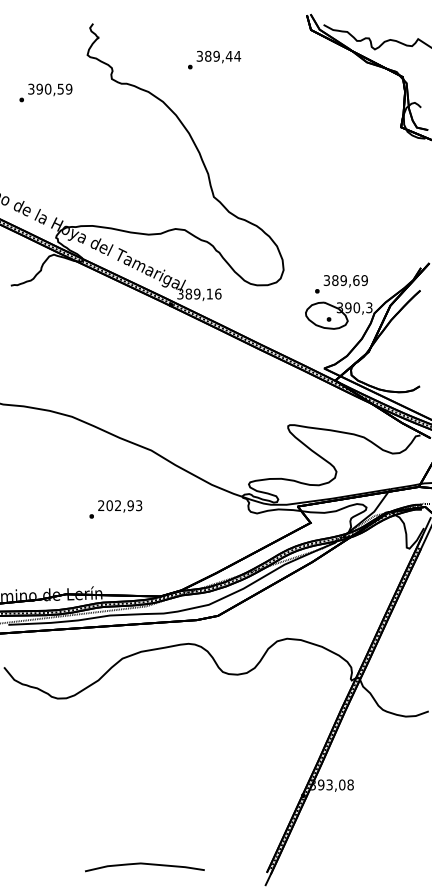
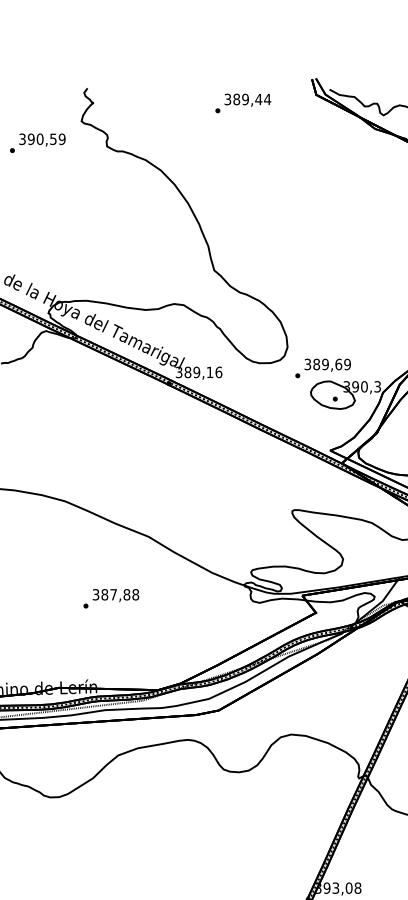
text: (214, 59) -> (243, 102), moved
text: (45, 92) -> (37, 142), moved
text: (341, 284) -> (323, 368), moved
text: (120, 505) -> (116, 594), 202,93 -> 387,88

